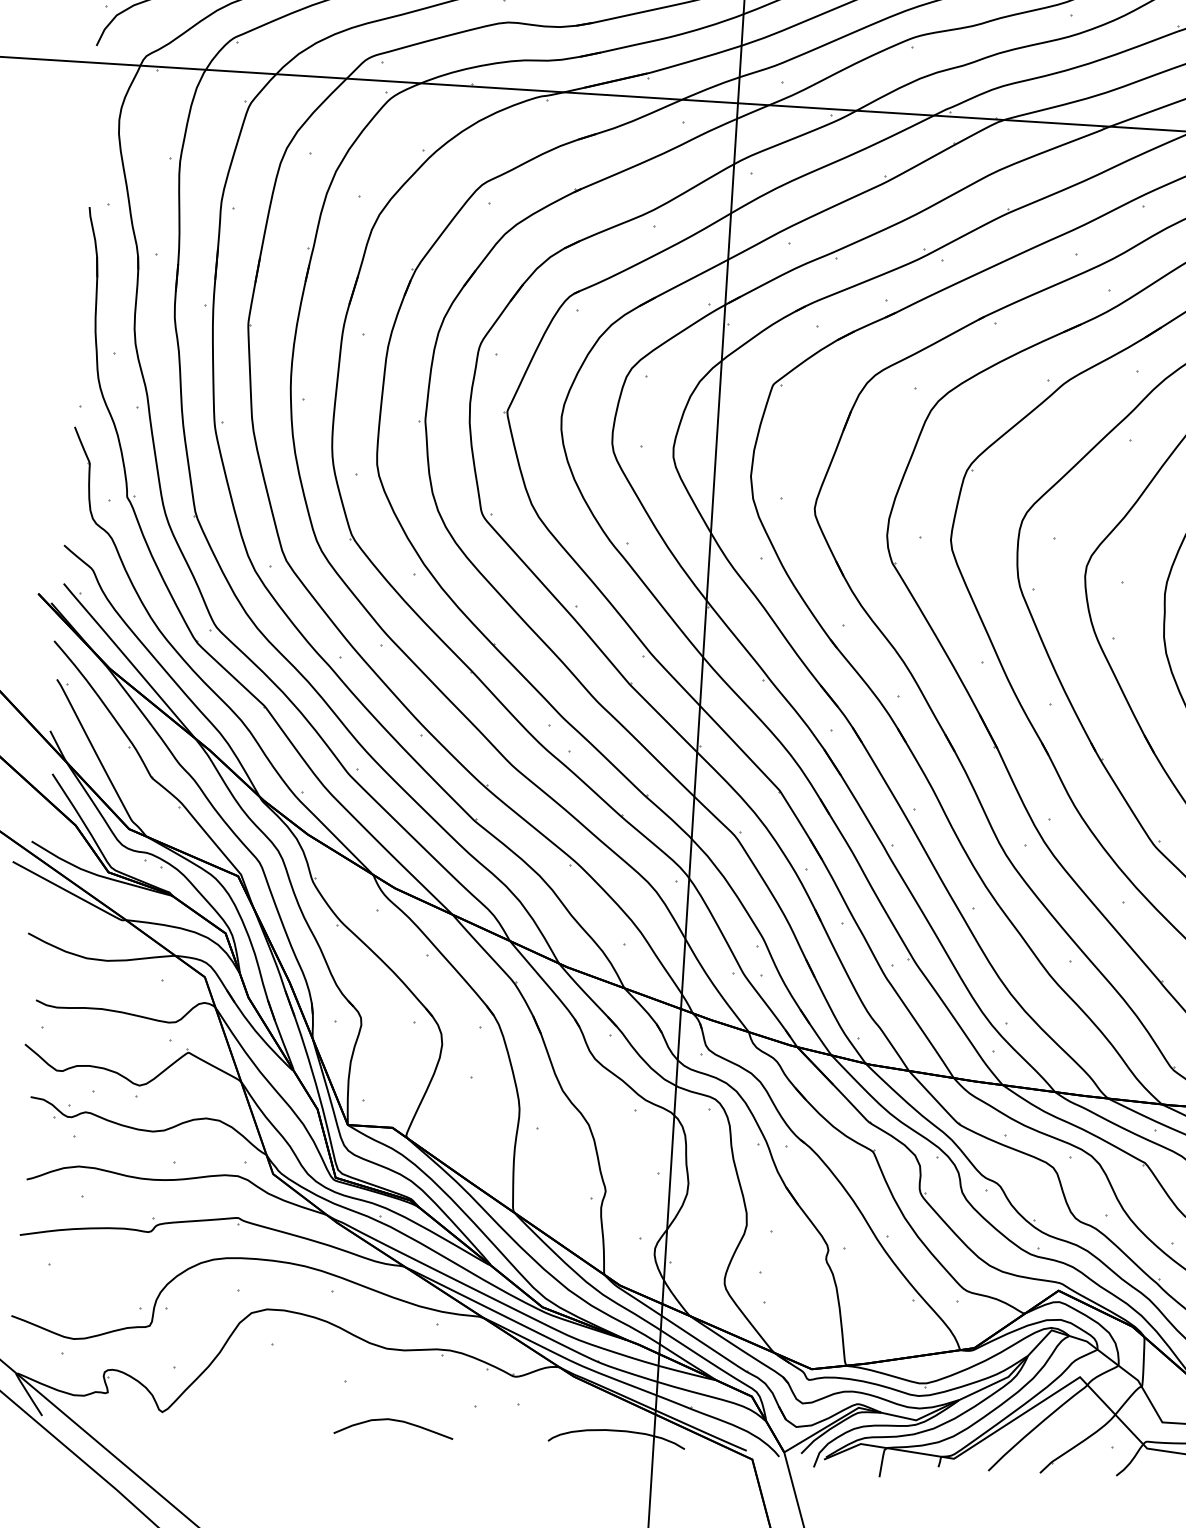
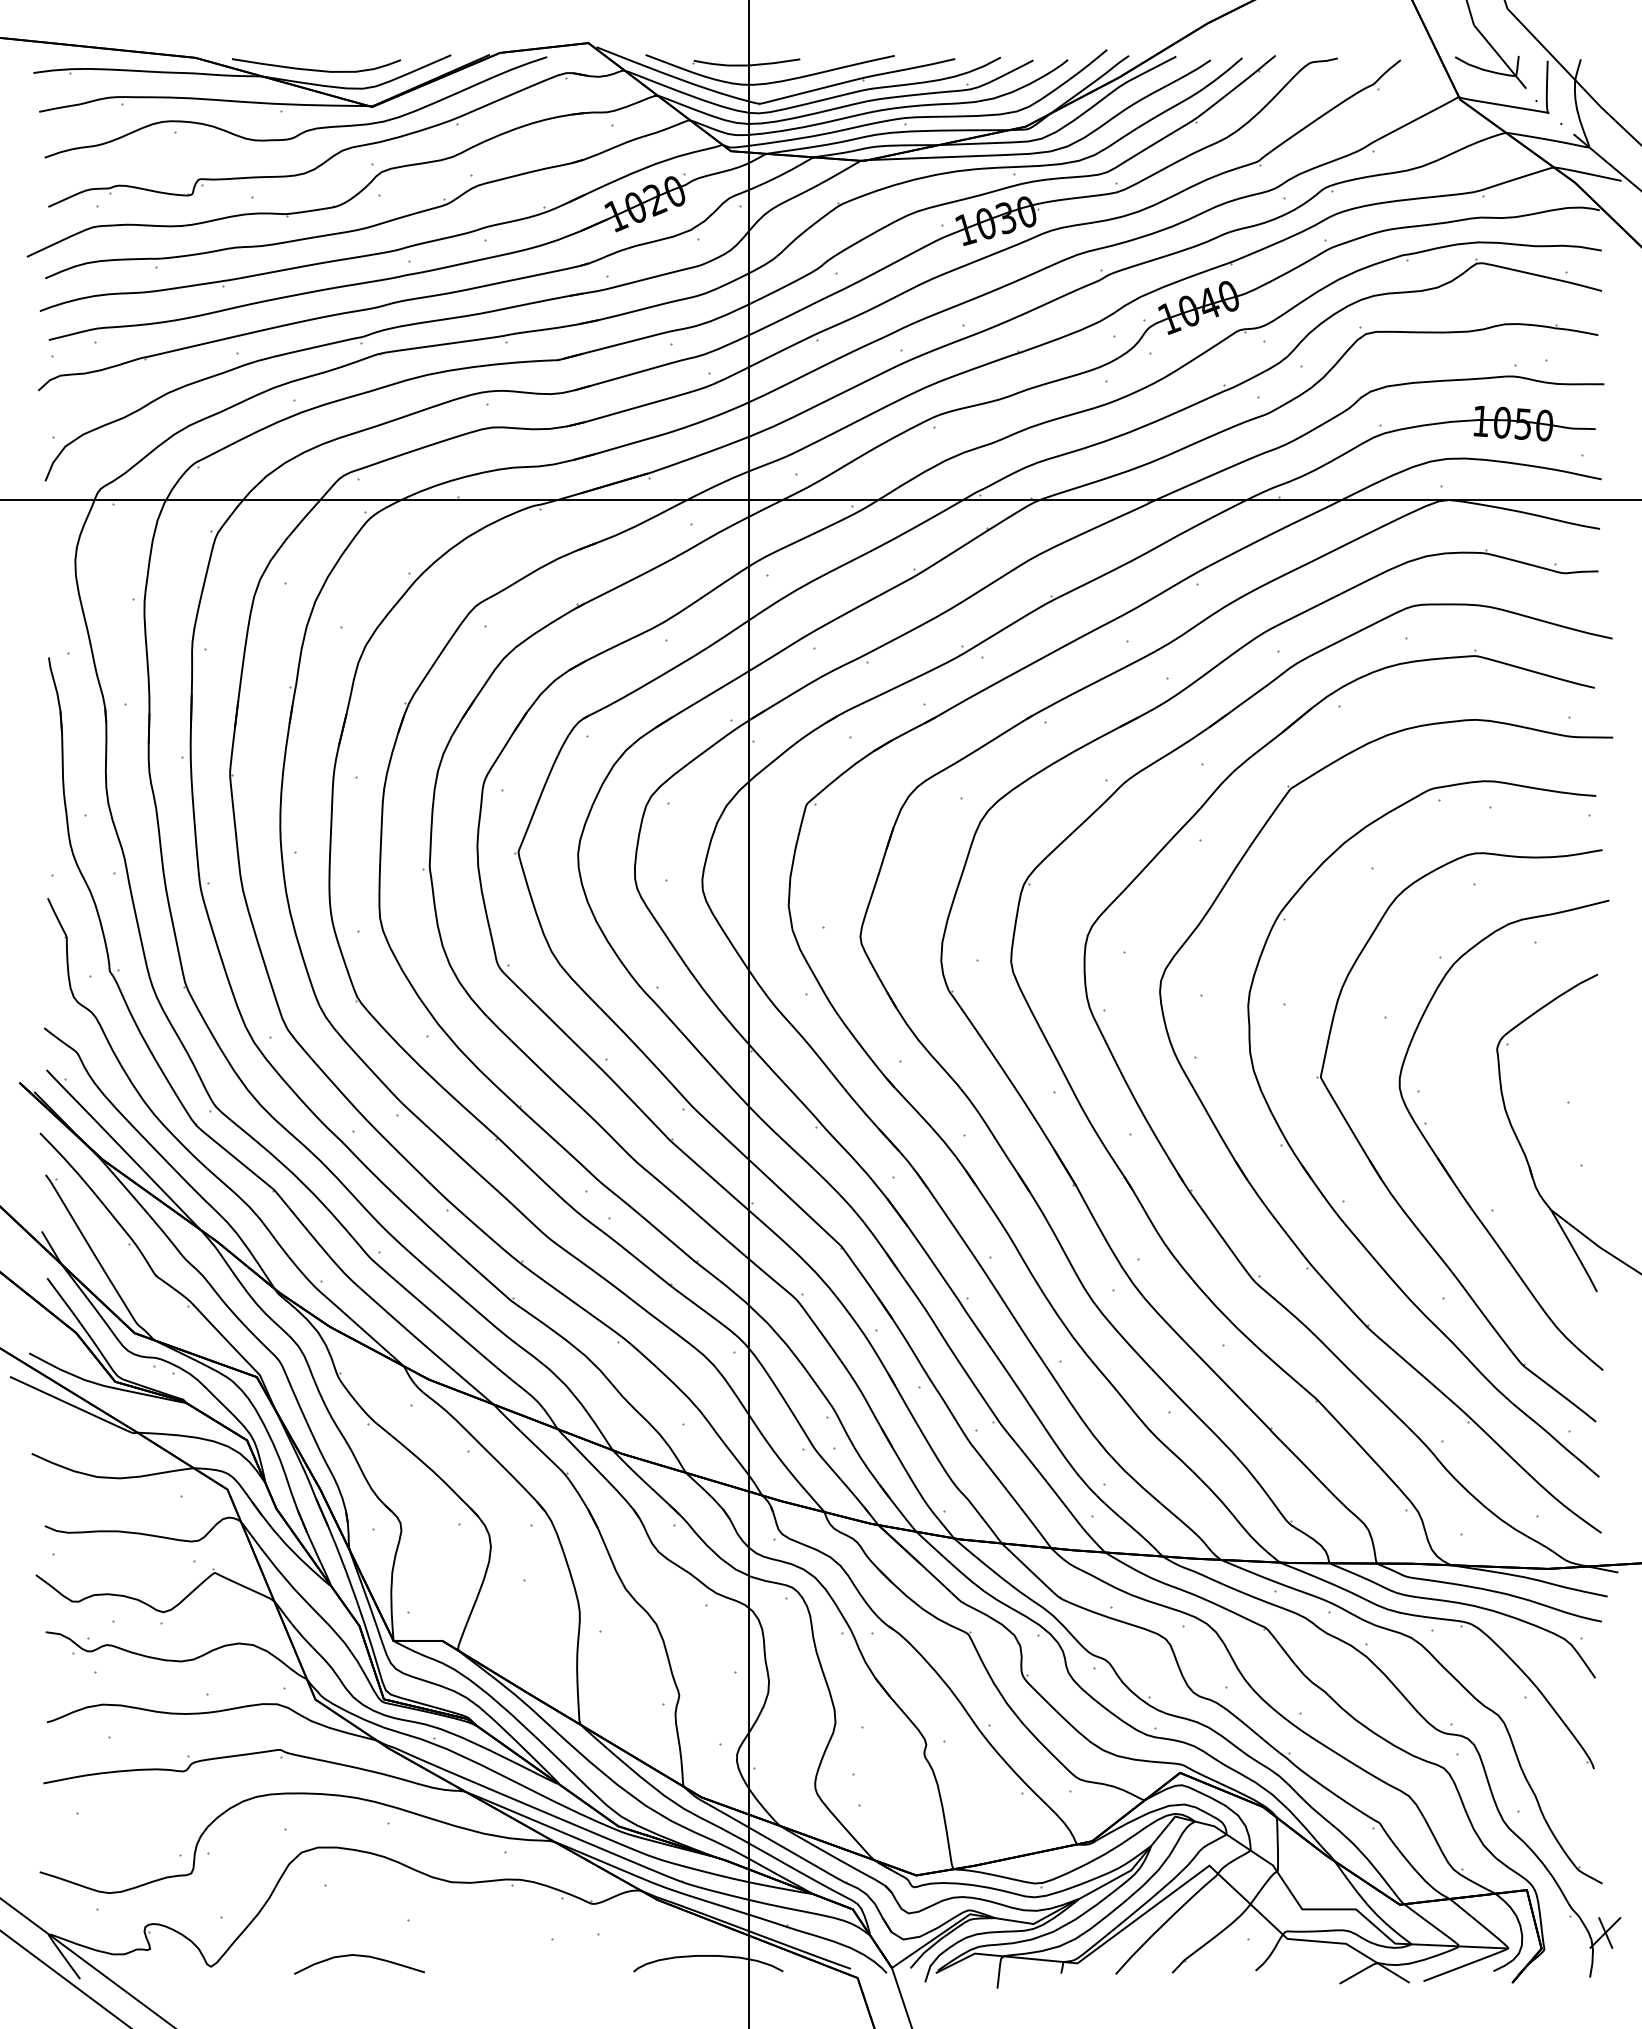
curve: (394, 1420) -> (359, 1956), moved

